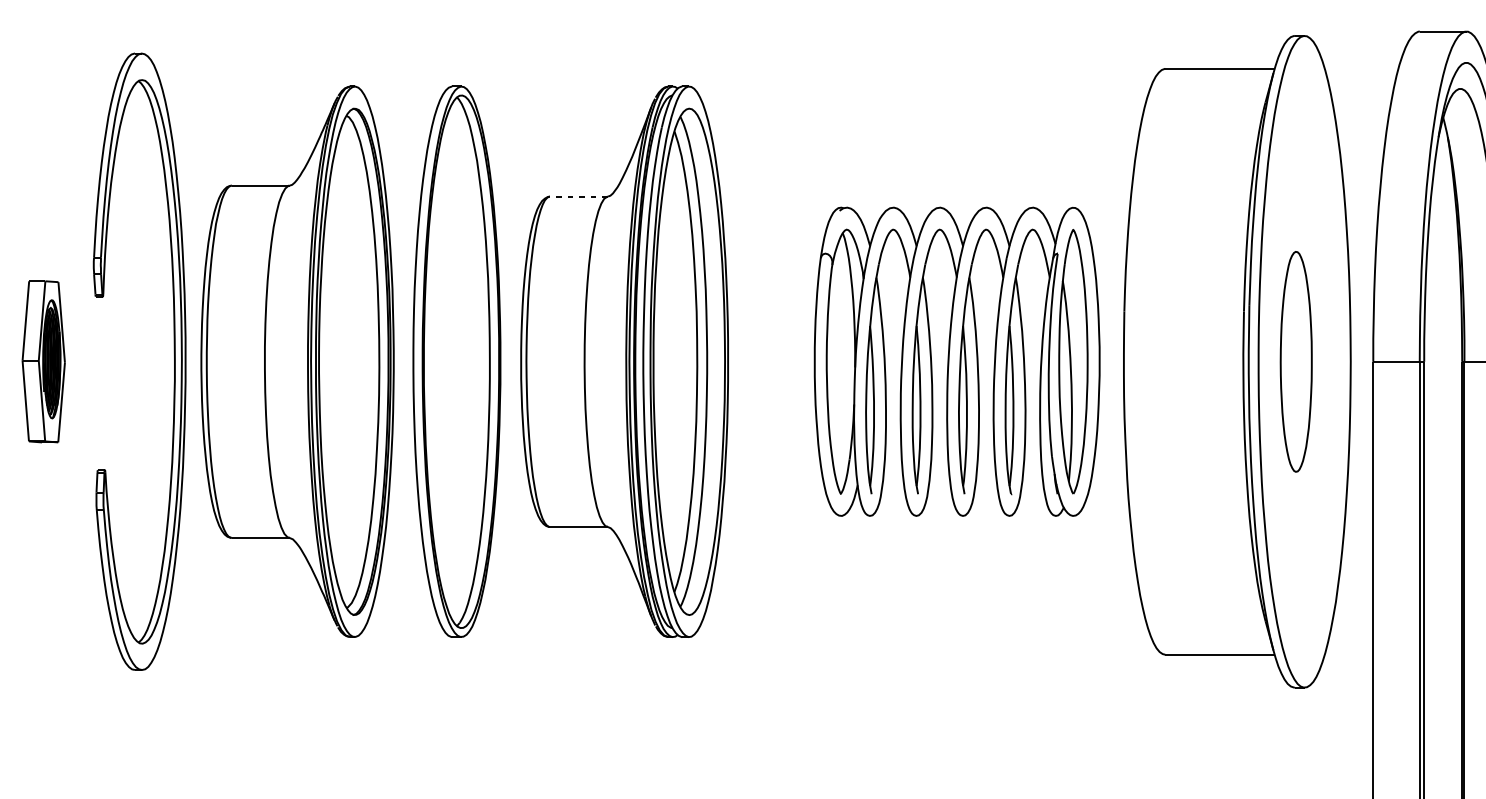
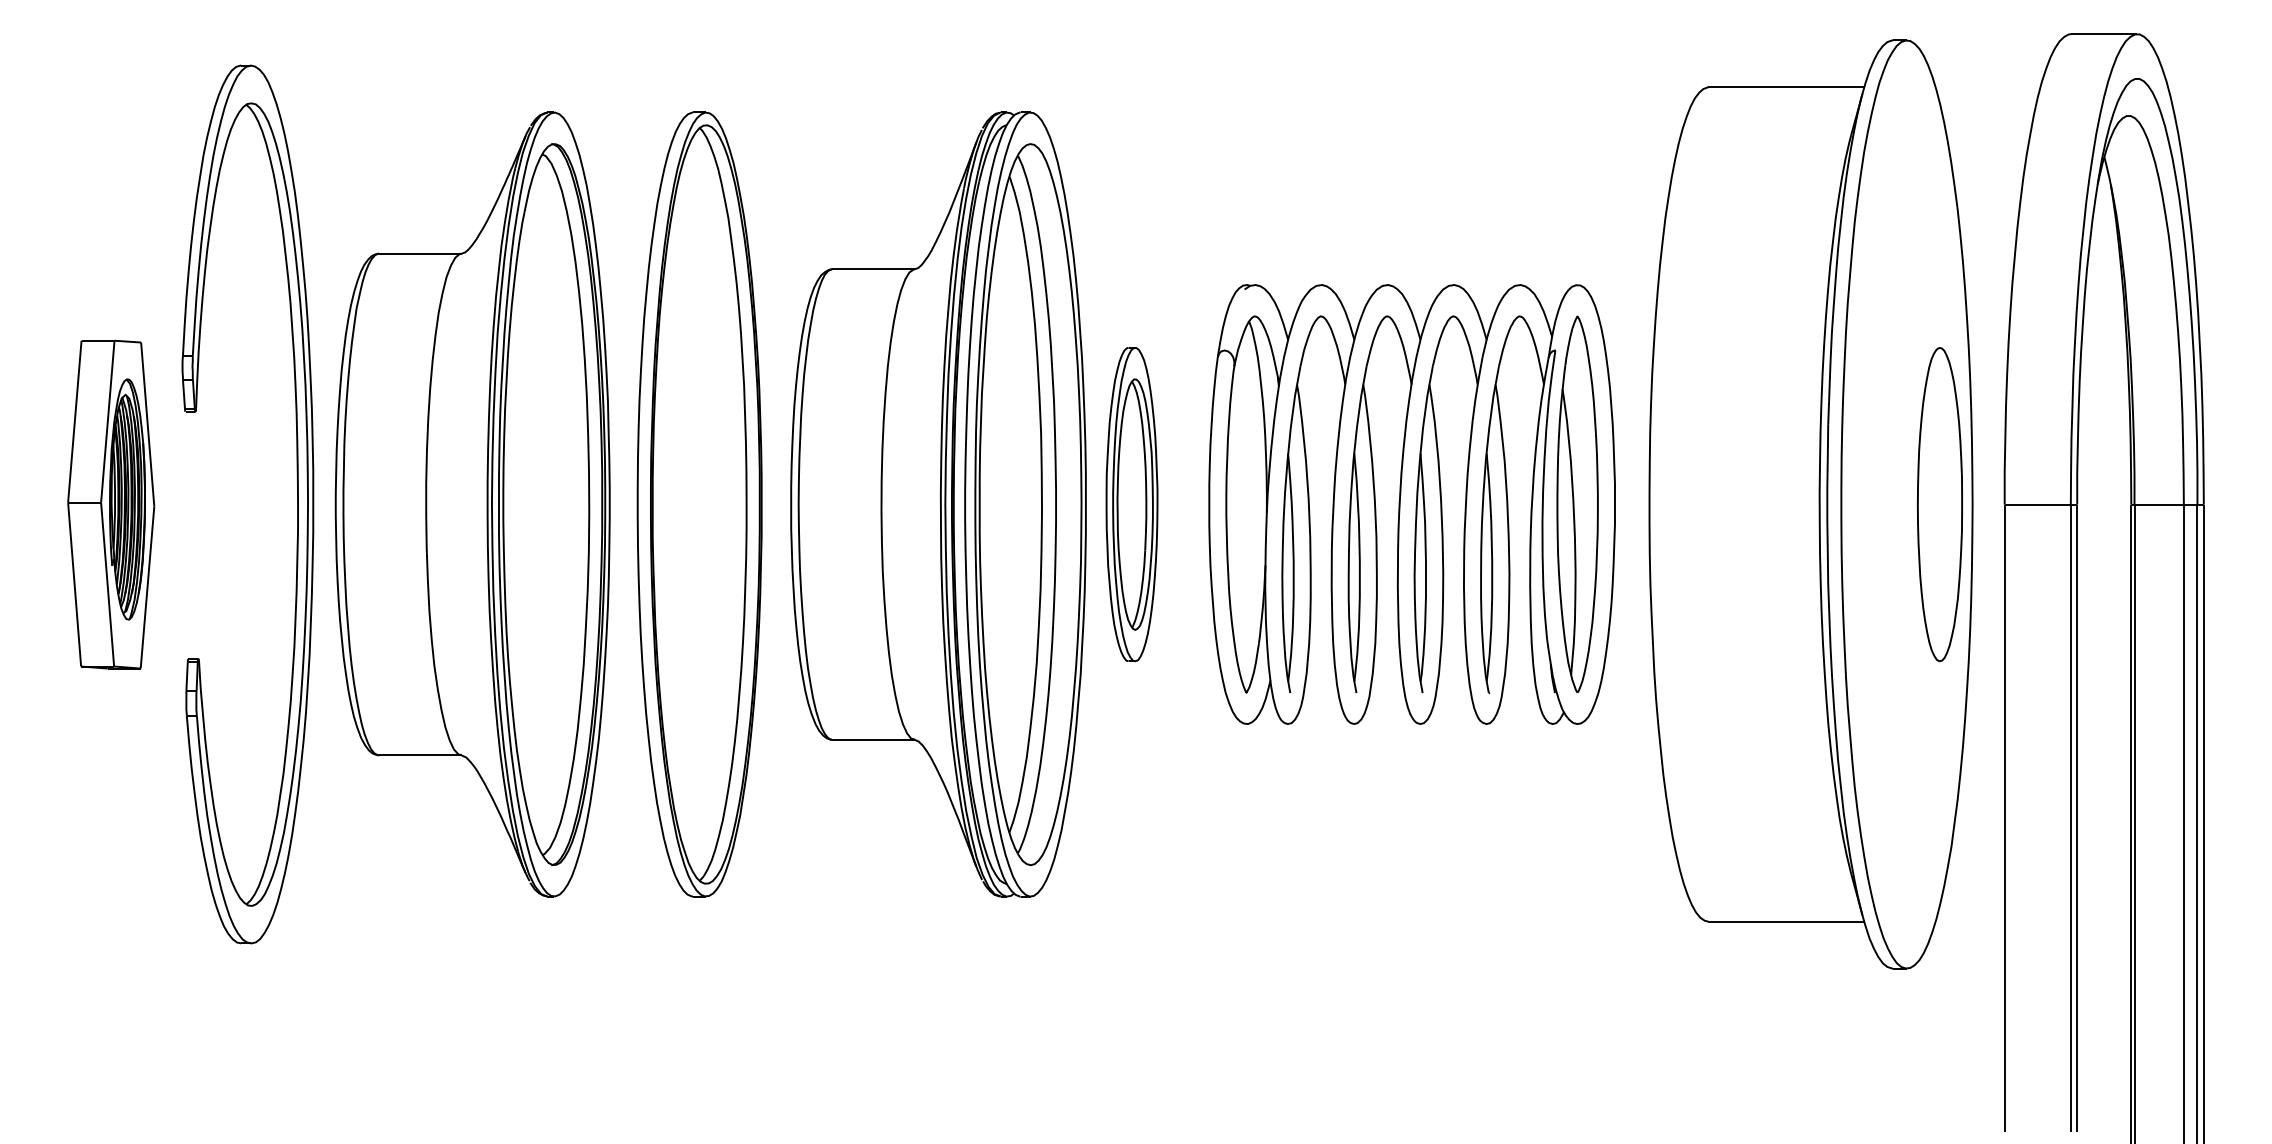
line: (578, 196) -> (872, 269), dashed -> solid
part: (43, 361) -> (111, 504), size x1.43
part: (760, 361) -> (1131, 504), added
part: (1295, 361) -> (1939, 504), moved

